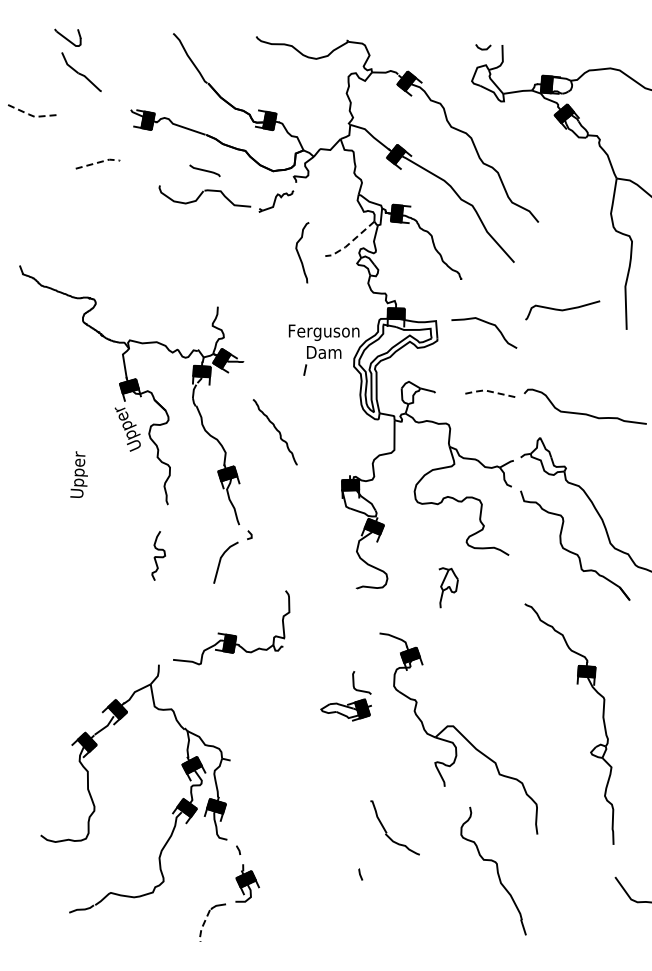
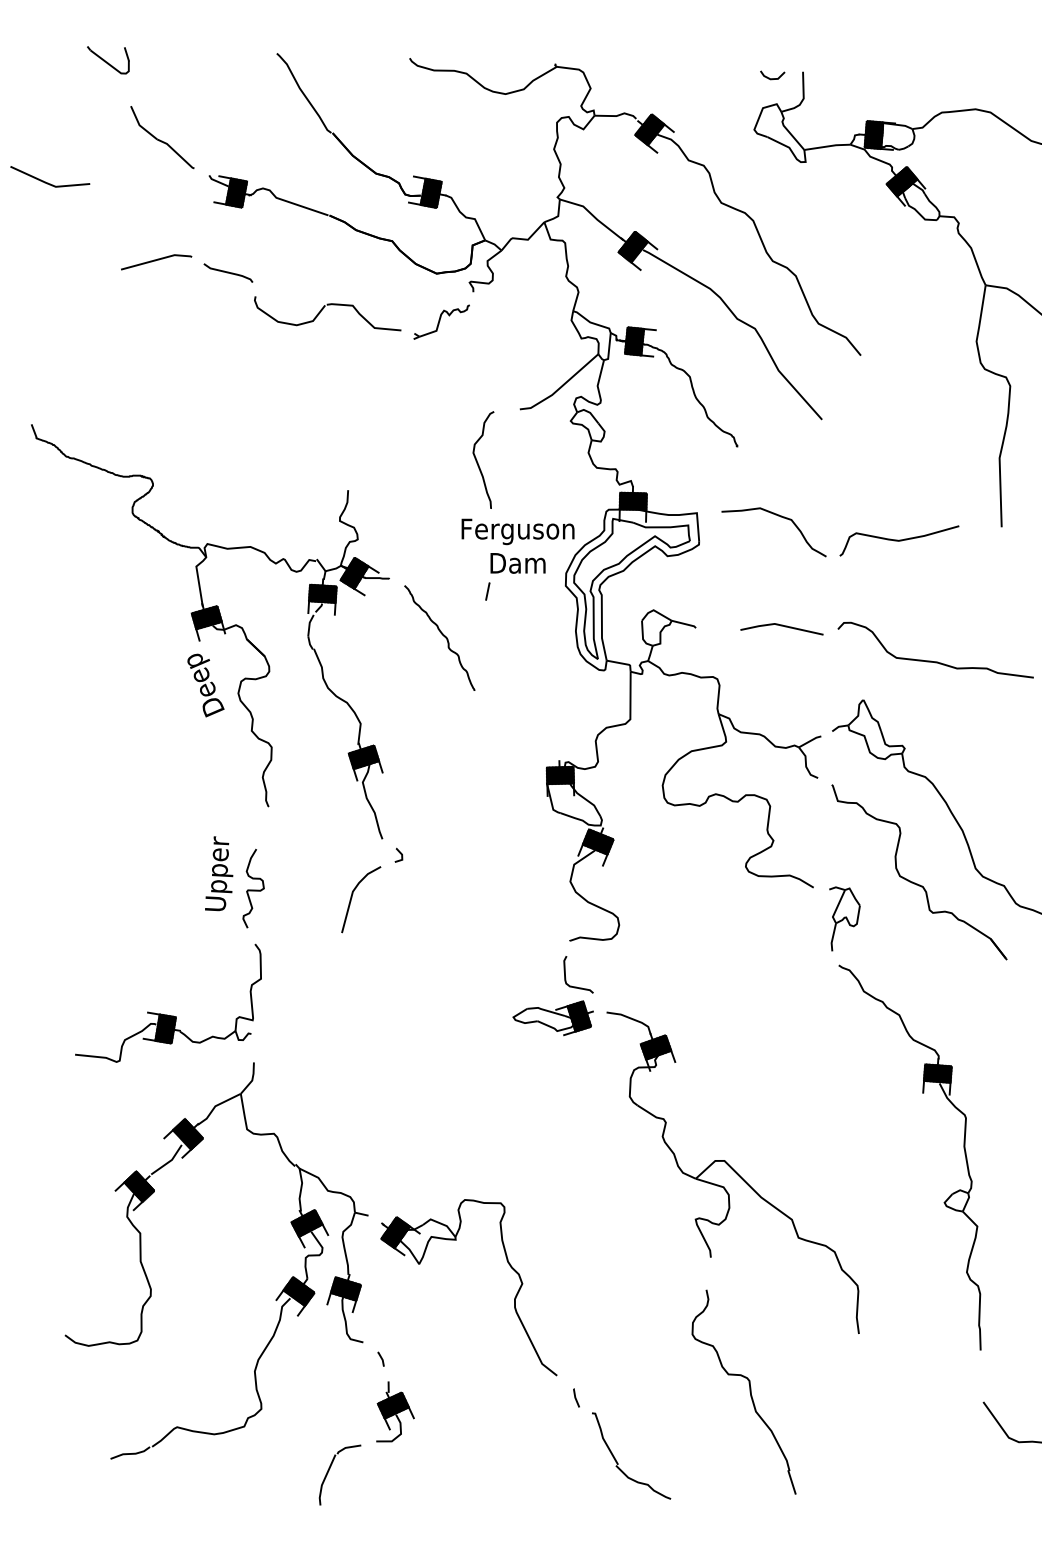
part: (81, 72) -> (162, 138), moved
line: (30, 115) -> (48, 184), dashed -> solid
line: (99, 162) -> (158, 259), dashed -> solid
curve: (204, 170) -> (227, 272), moved
line: (350, 242) -> (560, 387), dashed -> solid
curve: (299, 253) -> (478, 461), moved
curve: (562, 310) -> (899, 541), moved
line: (488, 391) -> (780, 625), dashed -> solid
text: (127, 429) -> (203, 686), Upper -> Deep
curve: (276, 430) -> (441, 635), moved
text: (78, 474) -> (218, 873), moved
part: (448, 587) -> (844, 918), moved
part: (231, 634) -> (168, 1014), moved
part: (348, 703) -> (556, 1007), moved
part: (318, 792) -> (509, 1266), added
part: (386, 830) -> (617, 1460), moved
part: (493, 870) -> (743, 1391), moved
line: (202, 926) -> (323, 1480), dashed -> solid

